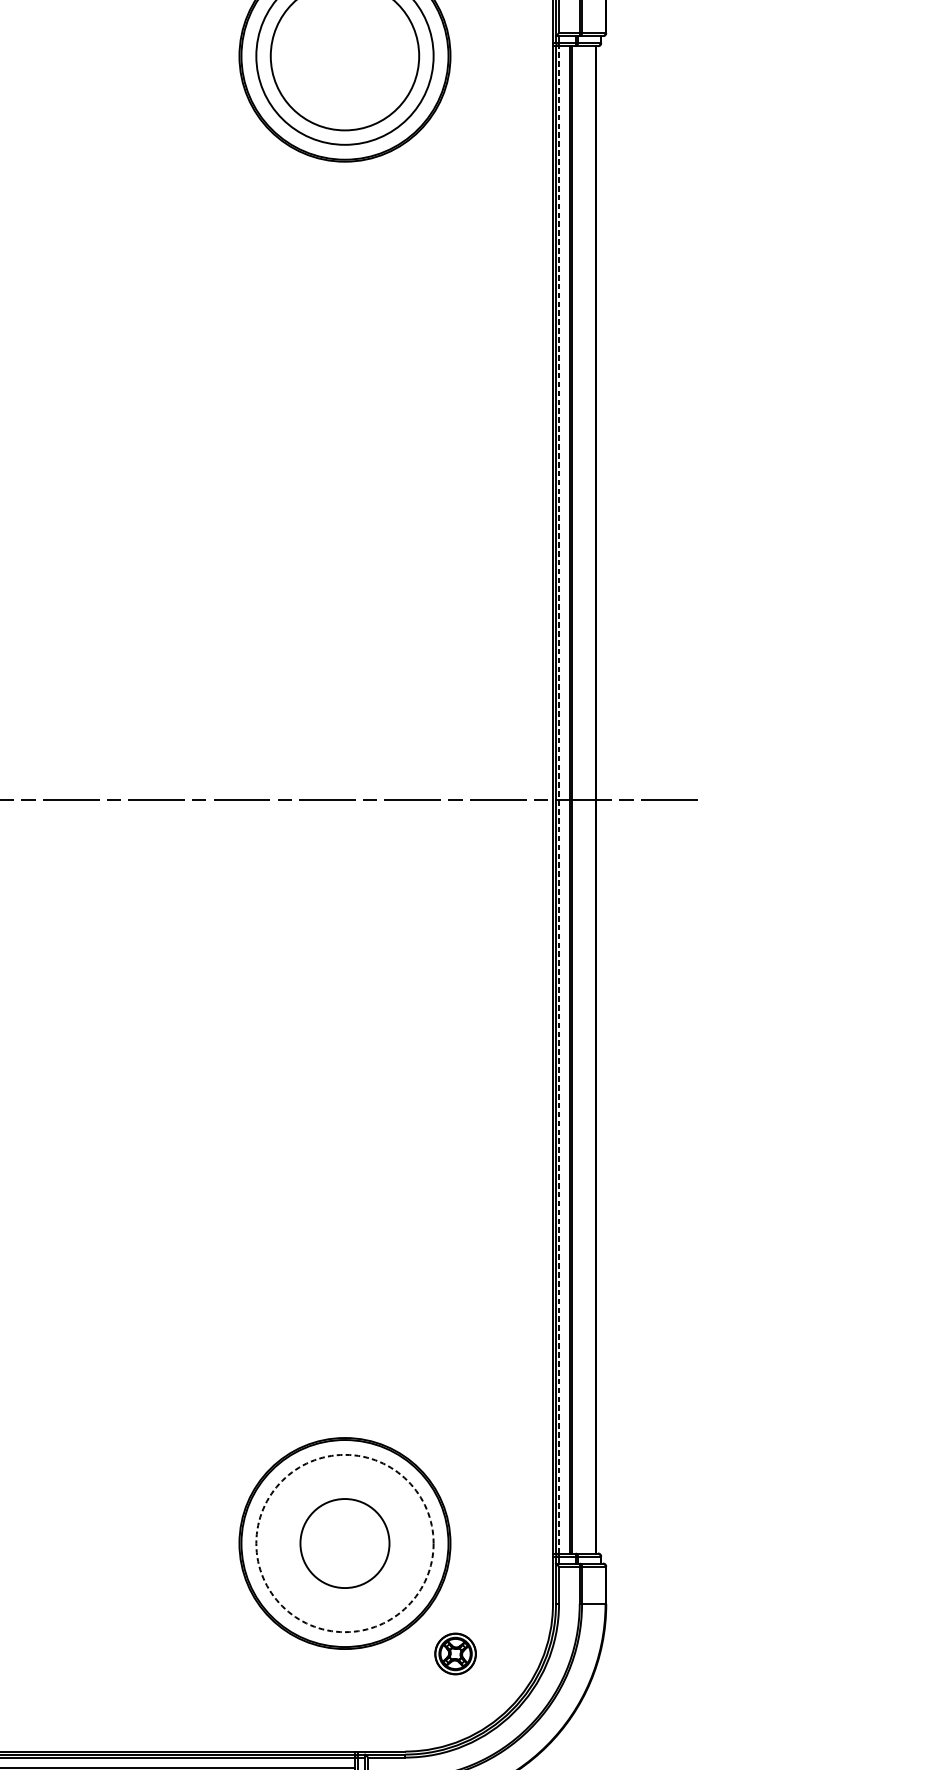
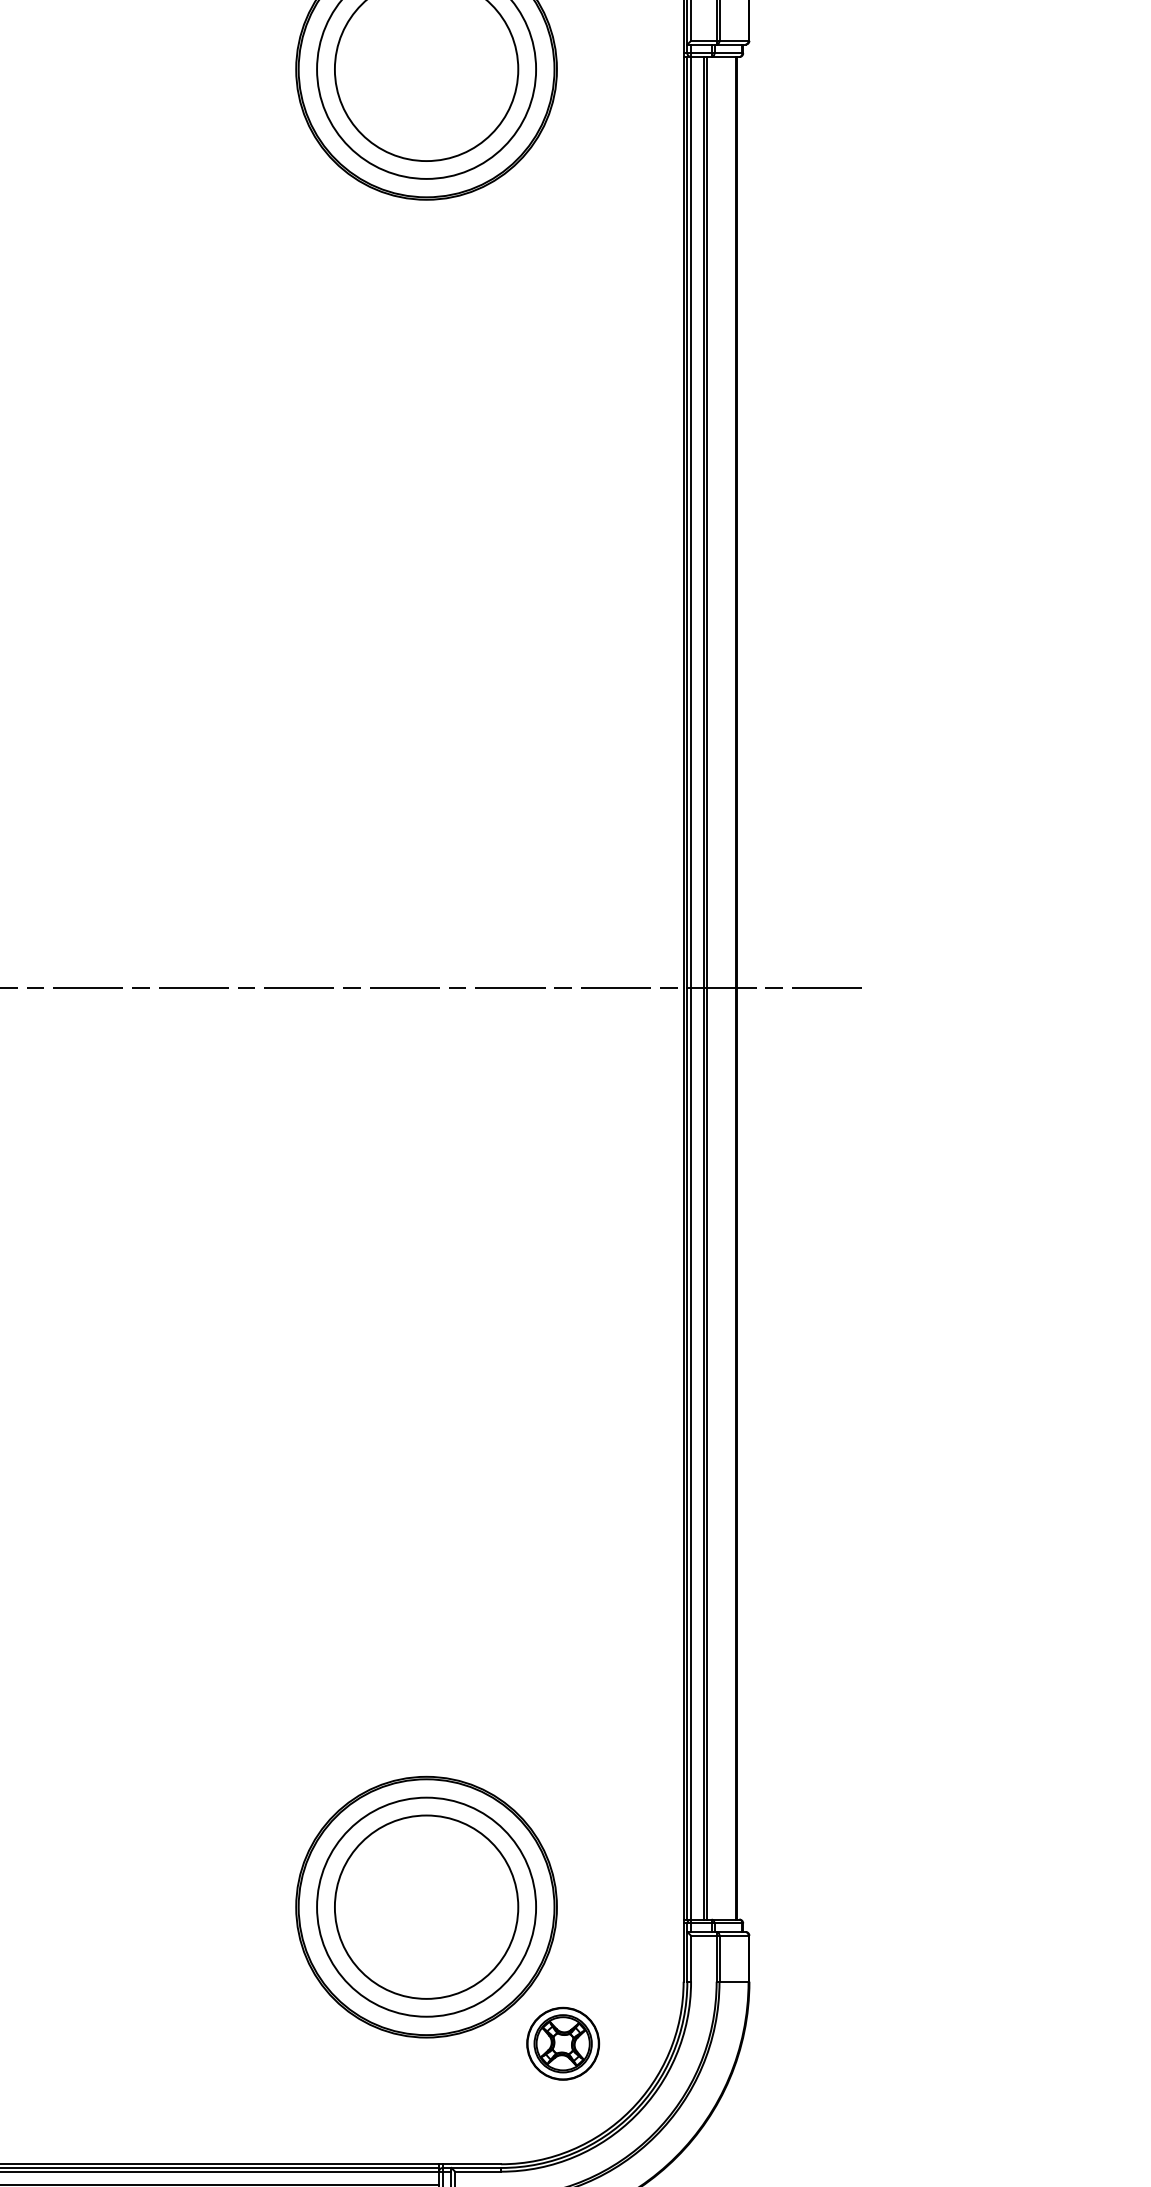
line: (559, 799) -> (691, 987), dashed -> solid
circle: (344, 1542) -> (426, 1906), dashed -> solid
circle: (344, 1542) -> (426, 1906), size x1.67
part: (455, 1653) -> (563, 2043), size x1.43

